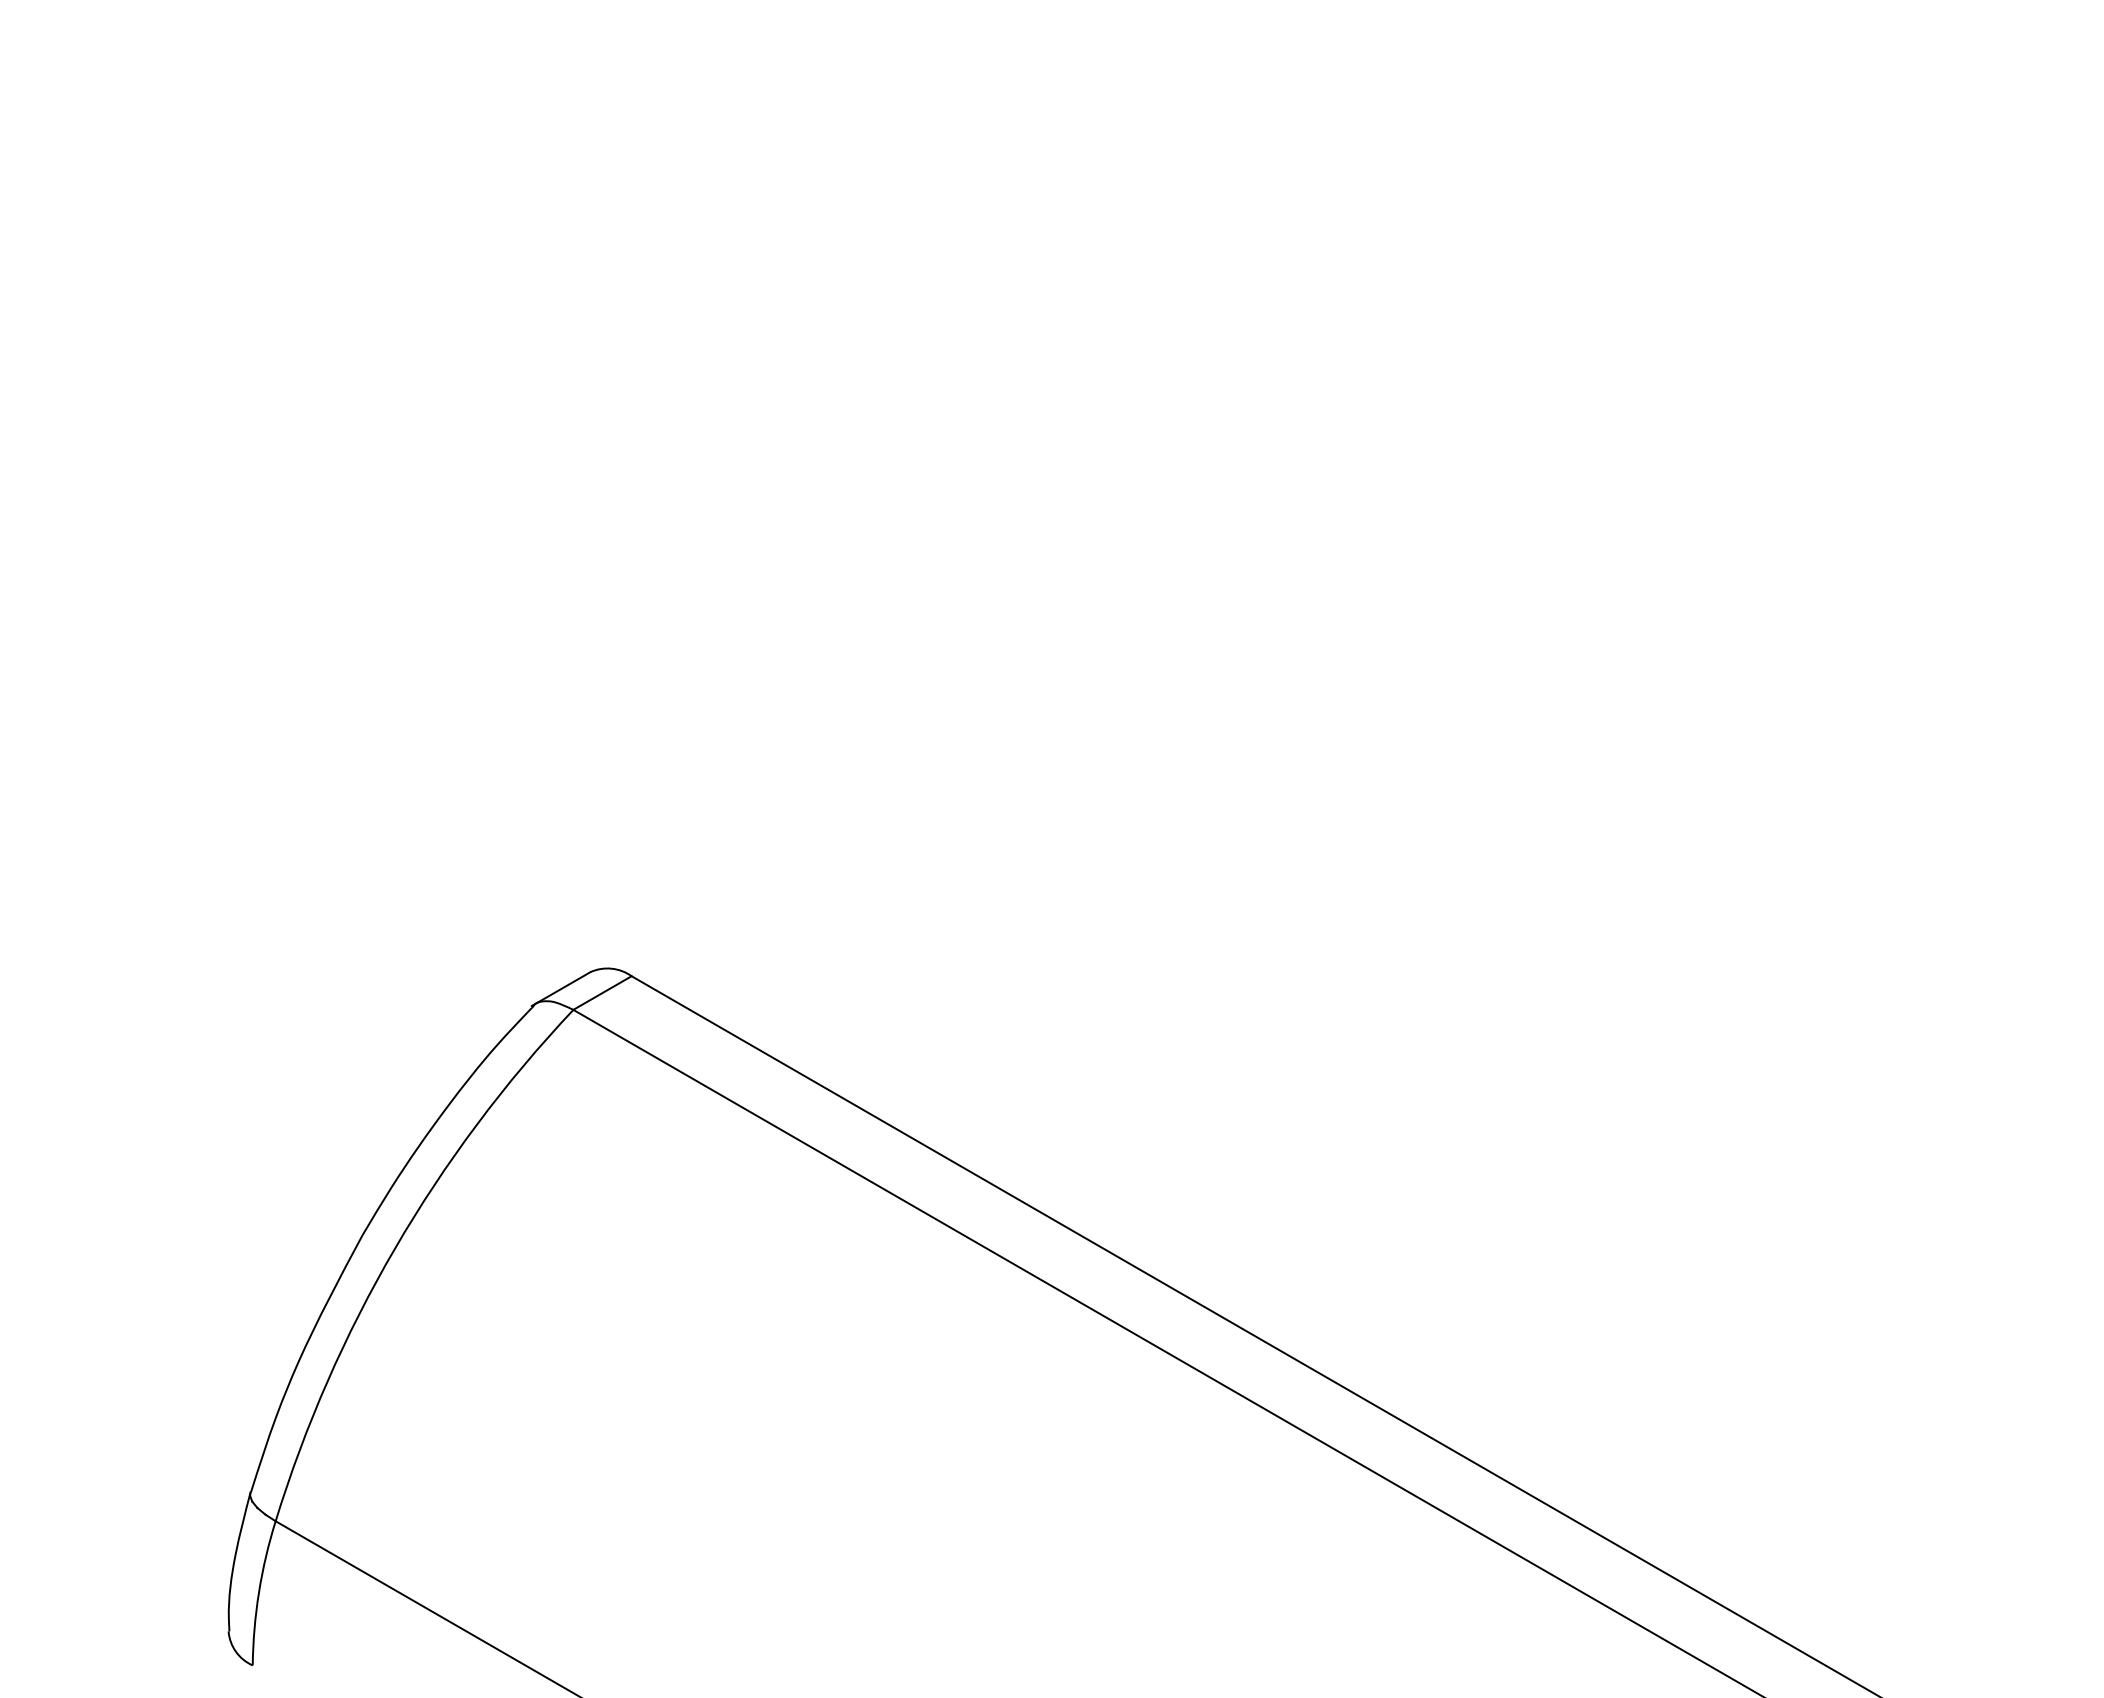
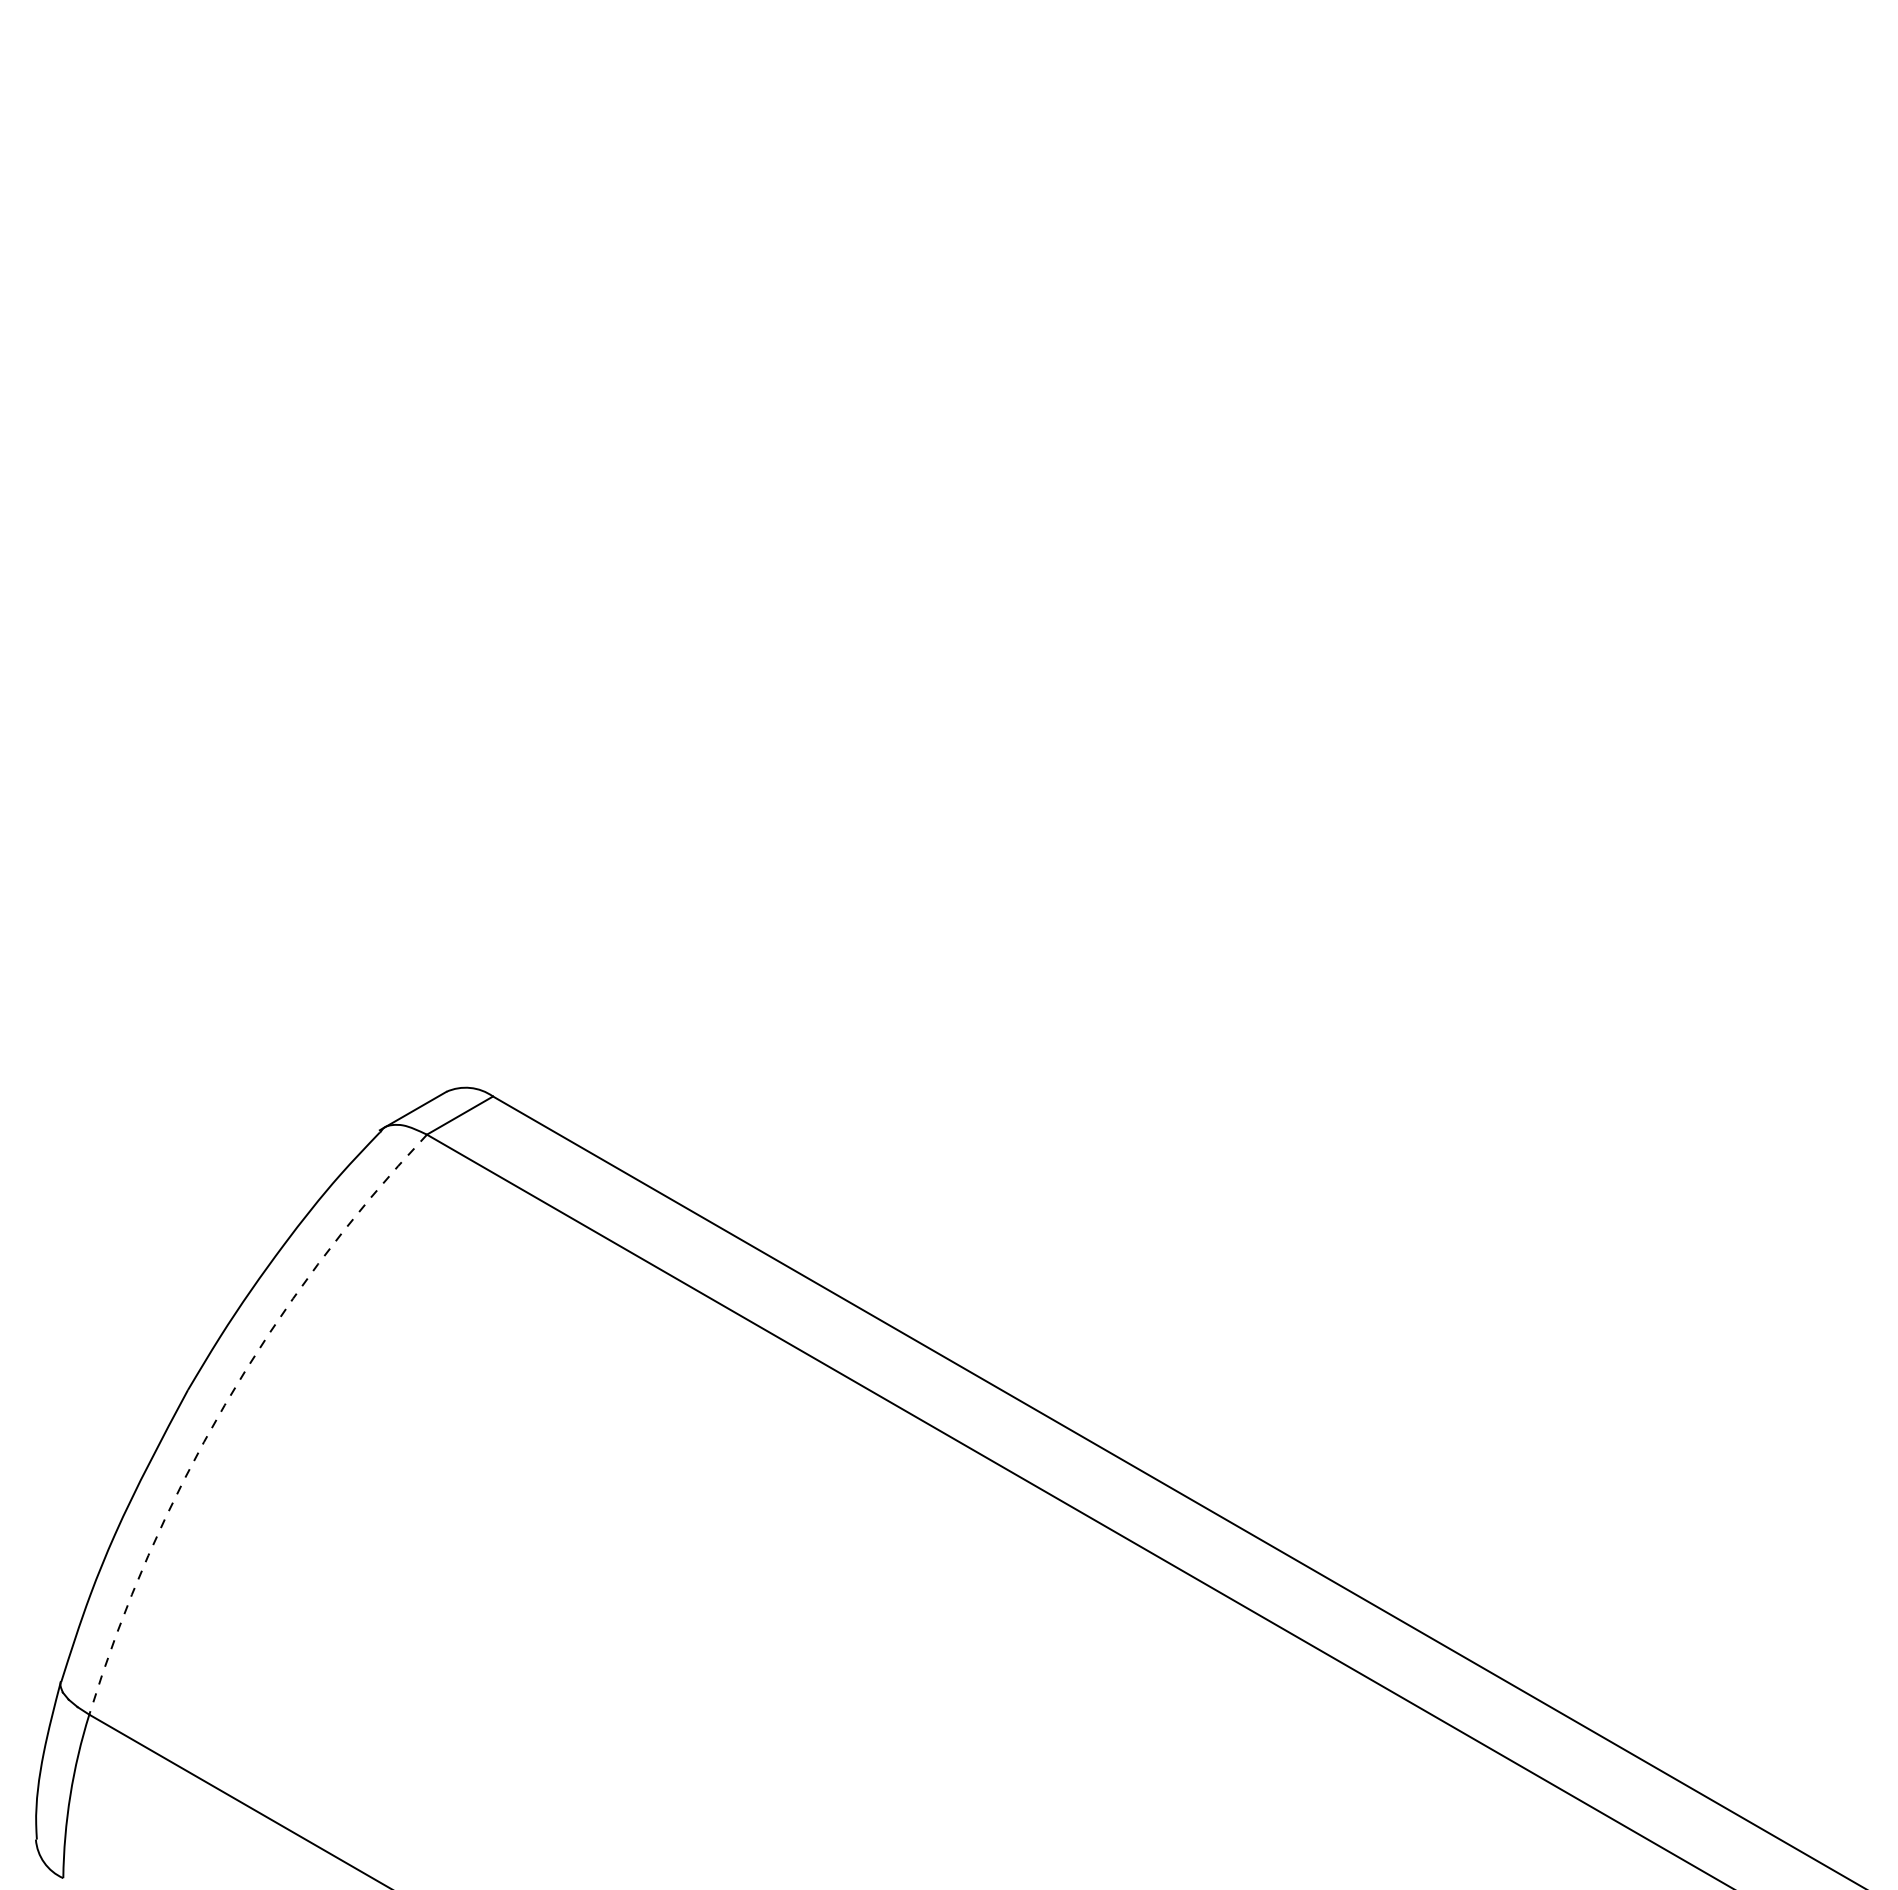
arc: (395, 1248) -> (225, 1405), solid -> dashed

